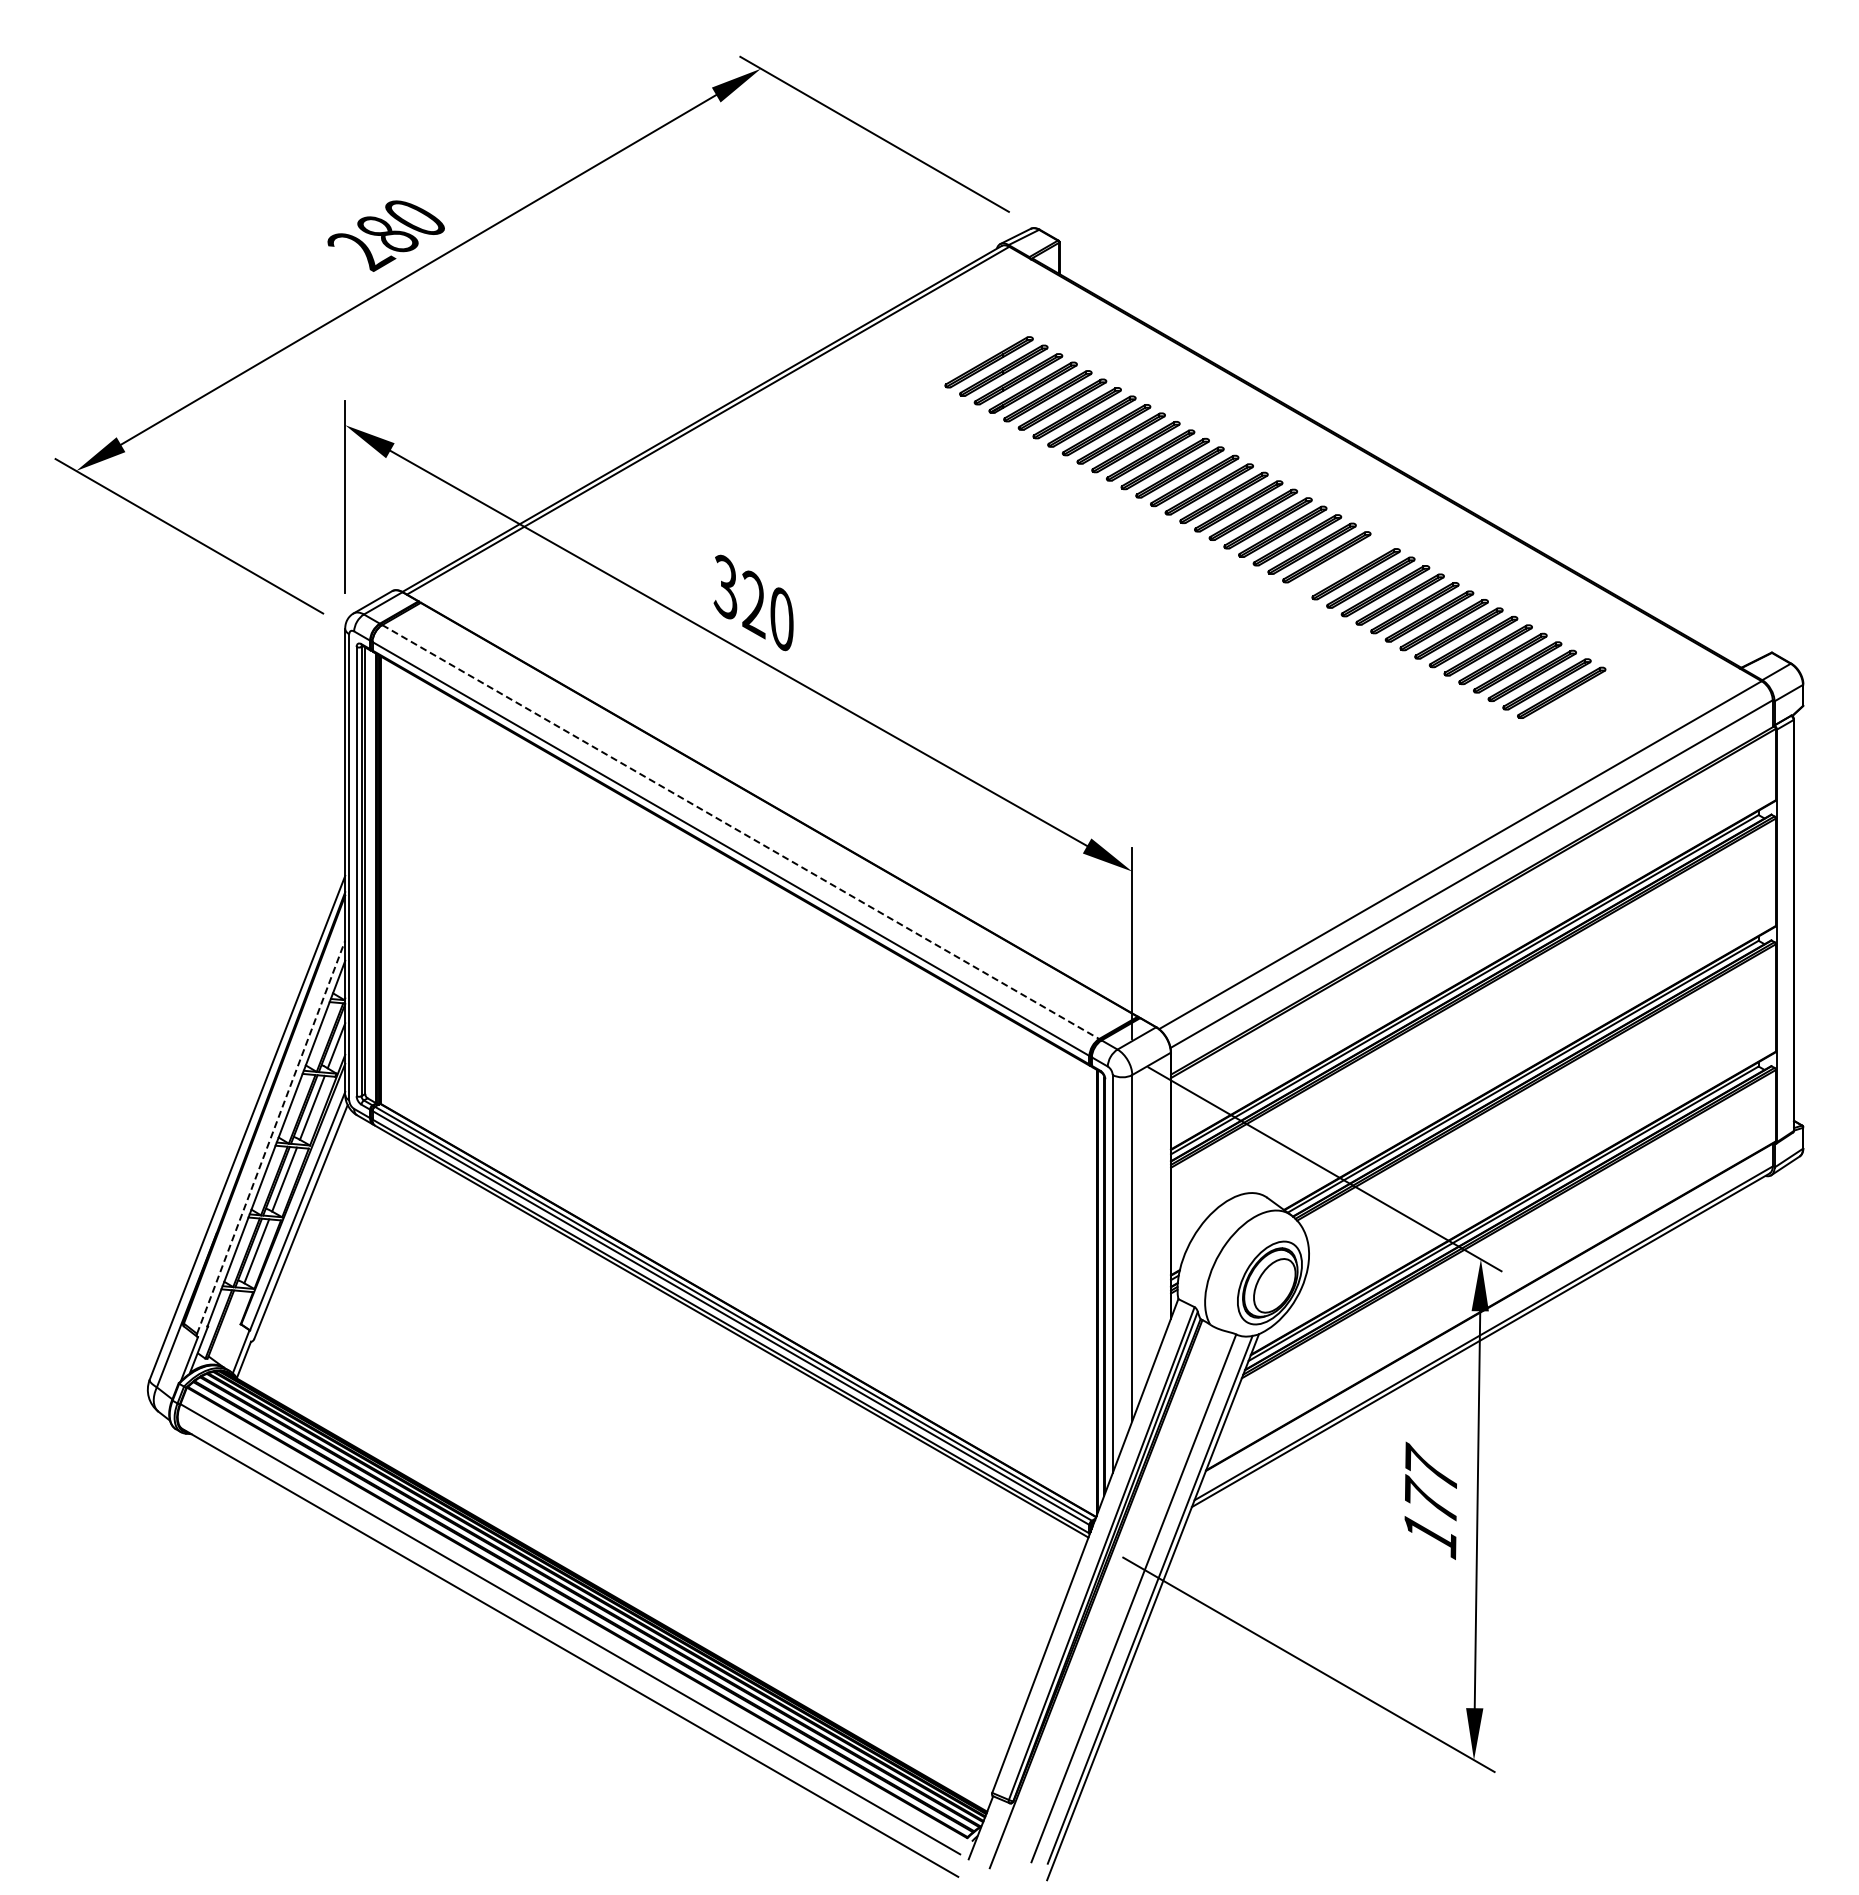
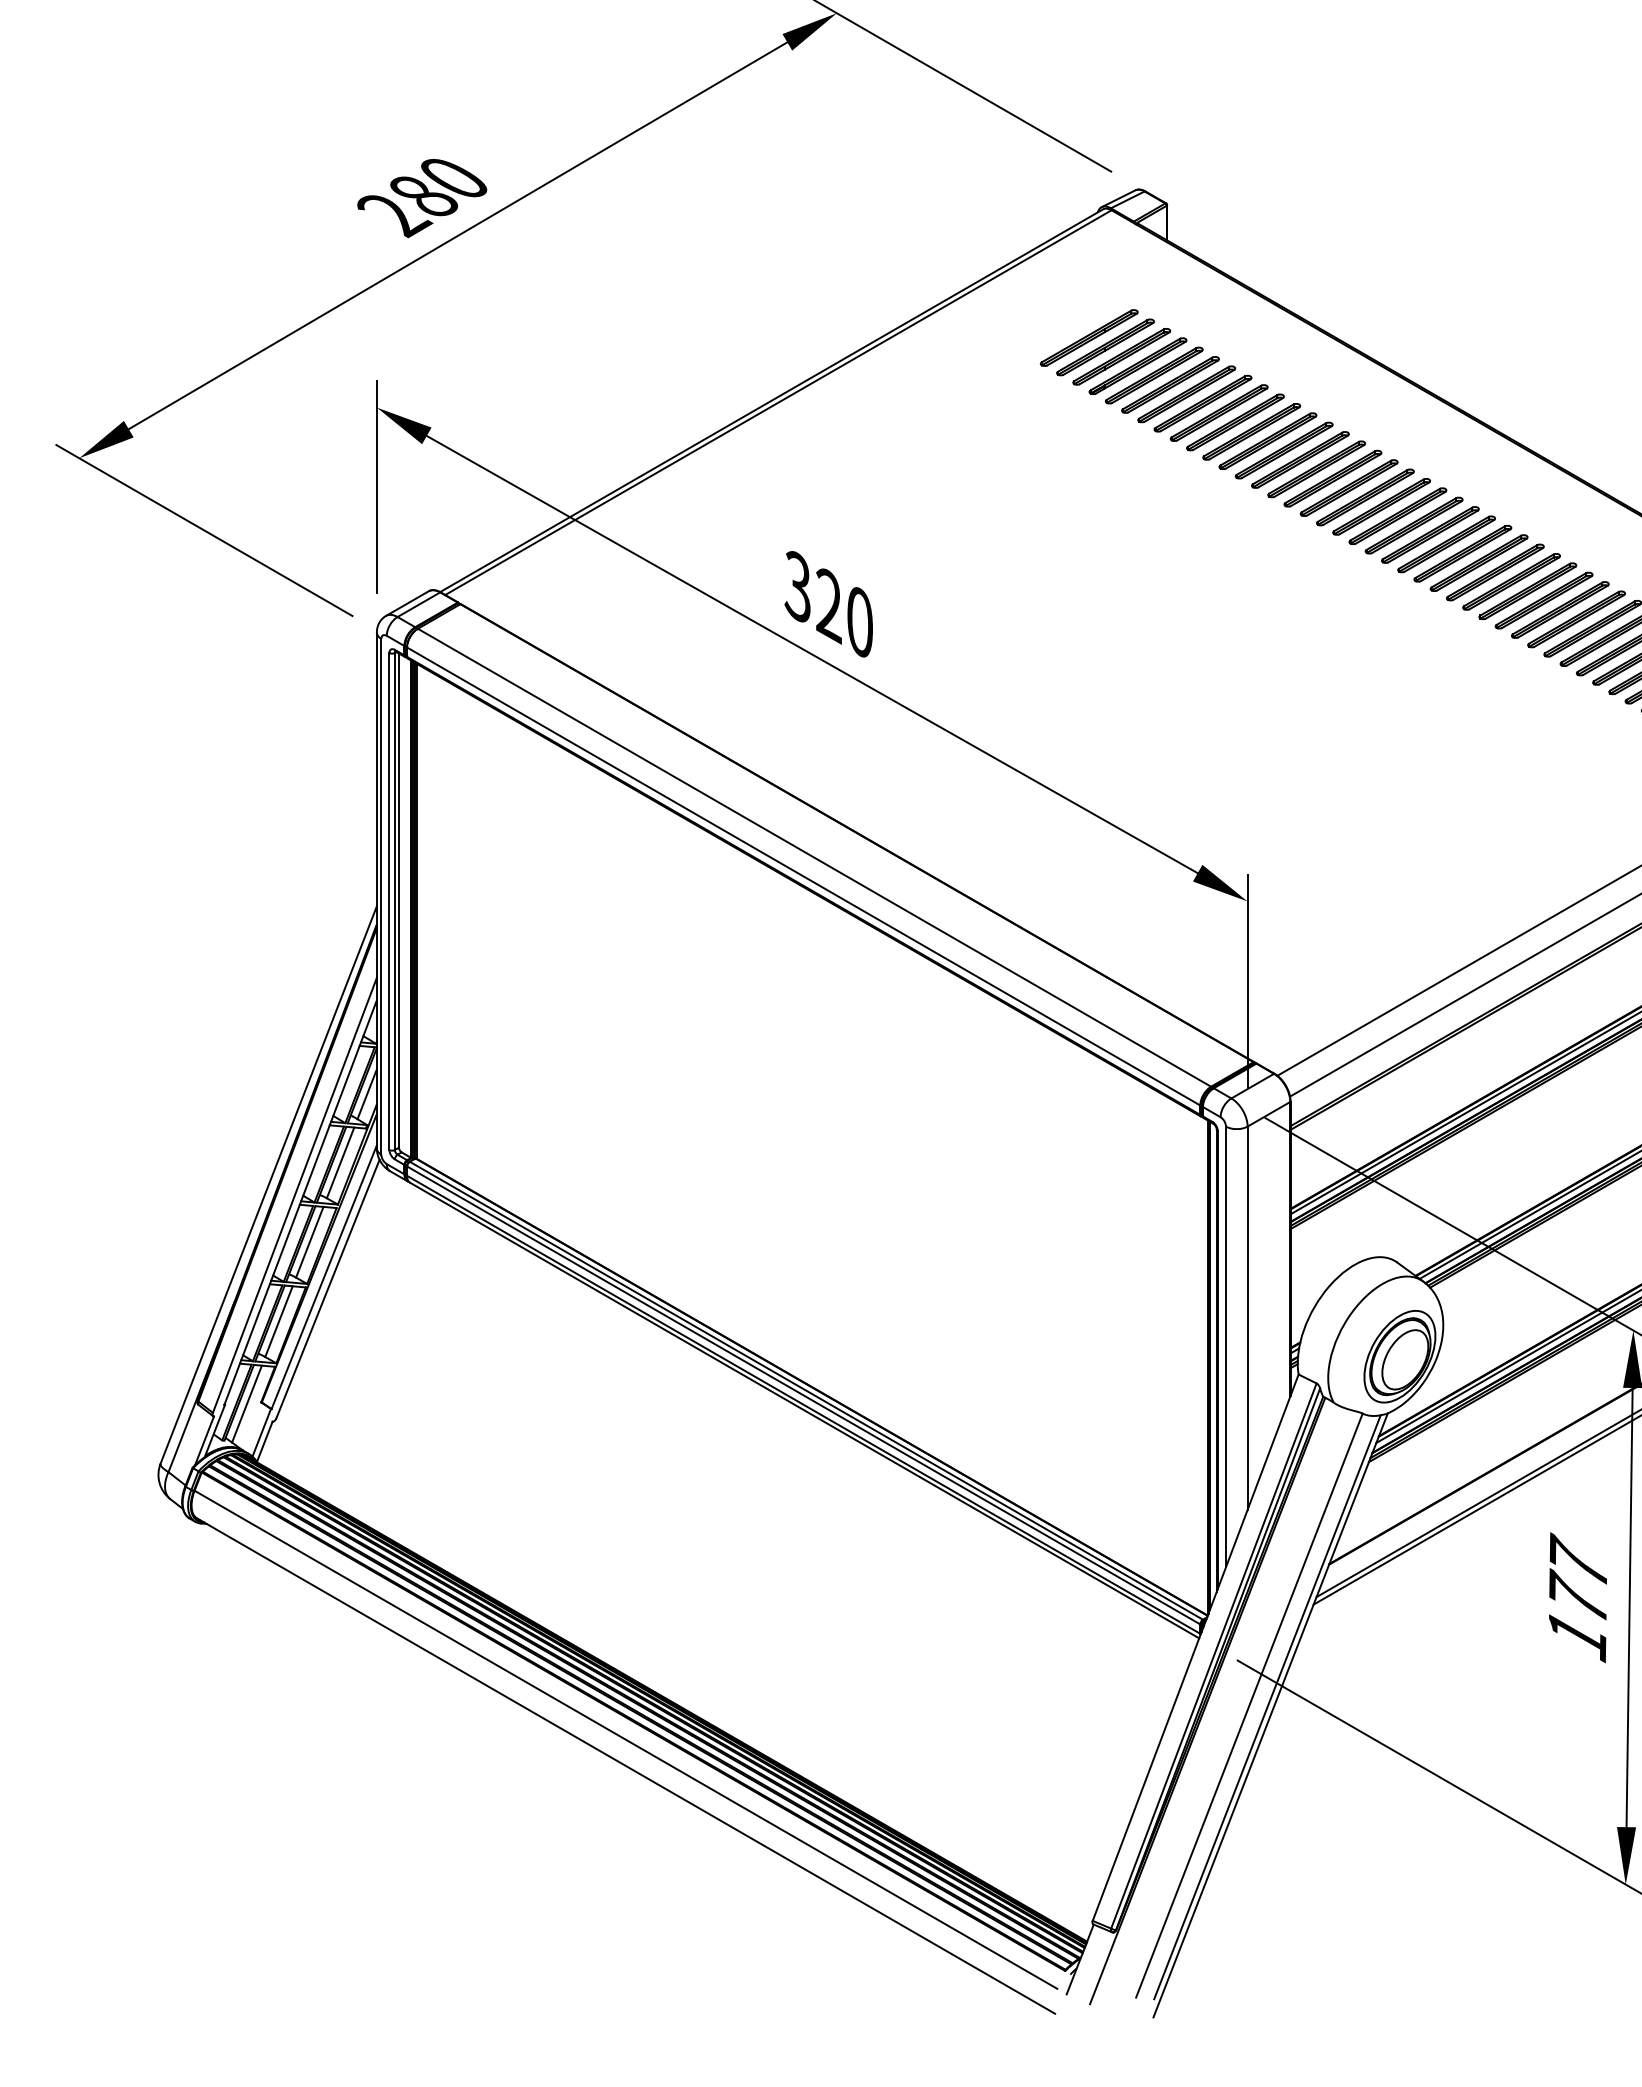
part: (1341, 565) -> (1479, 562), added
line: (740, 832) -> (814, 858), dashed -> solid
line: (271, 1136) -> (295, 1194), dashed -> solid
line: (227, 1325) -> (246, 1403), added

